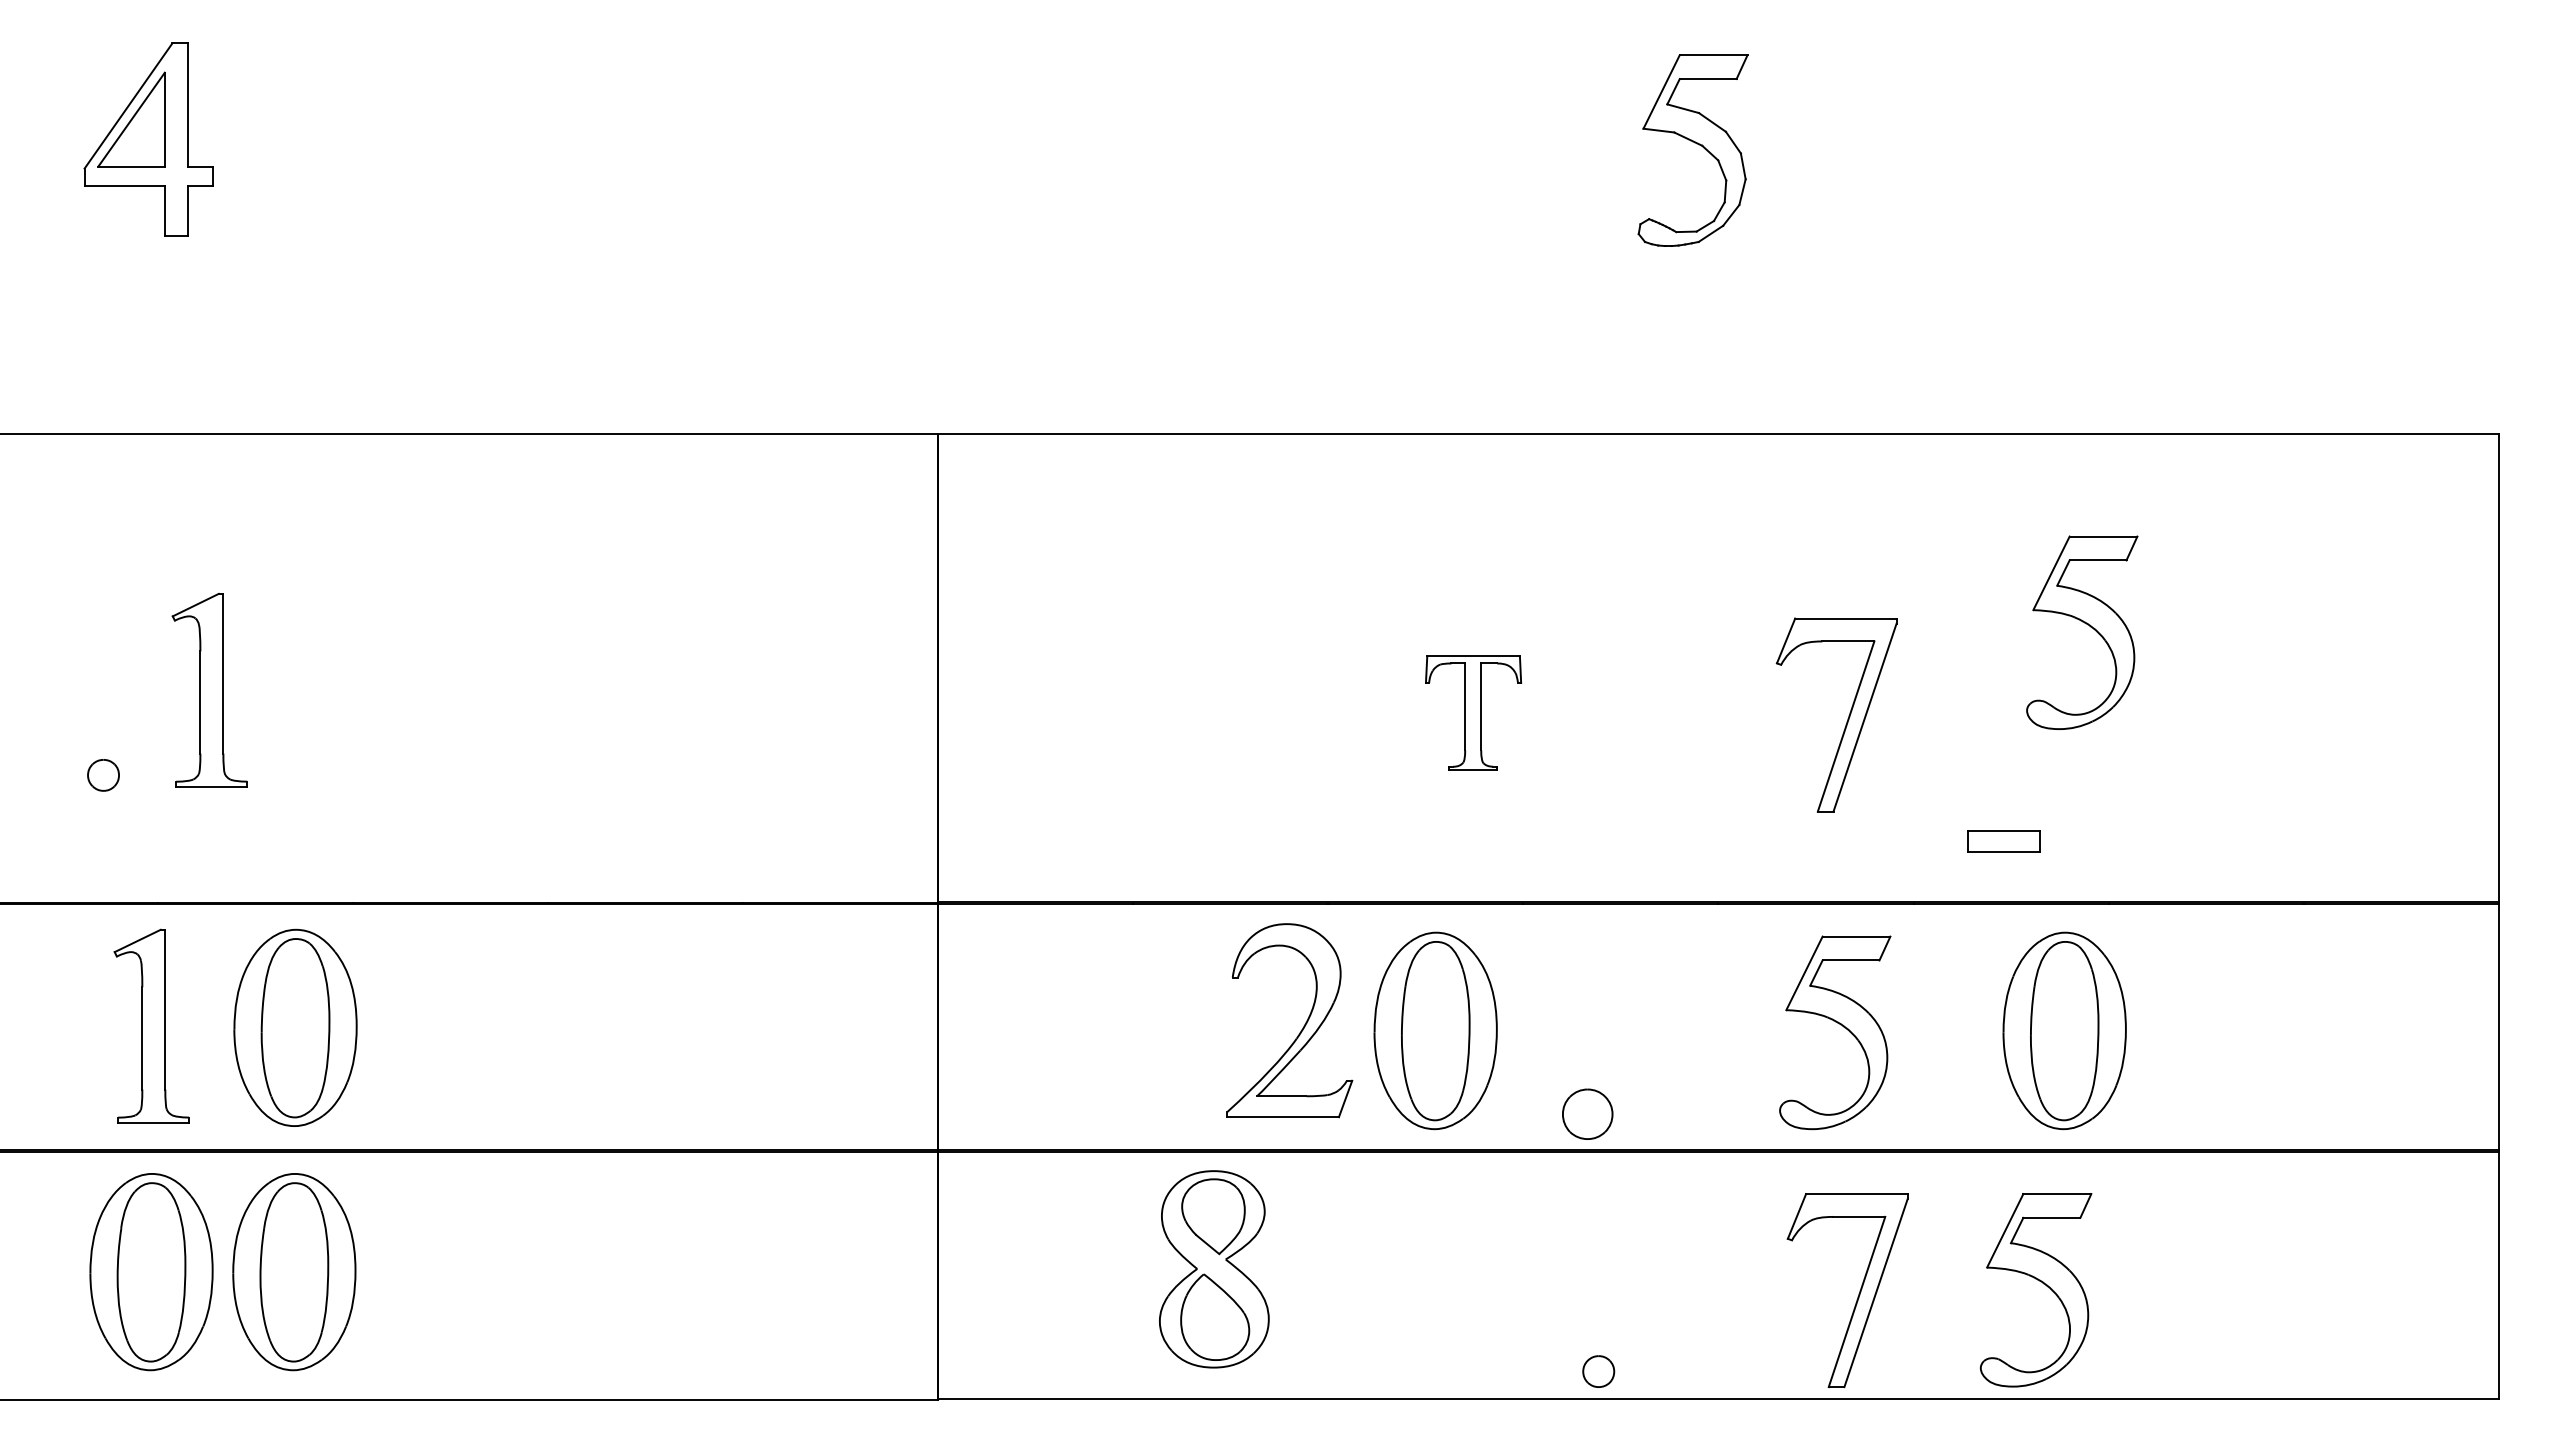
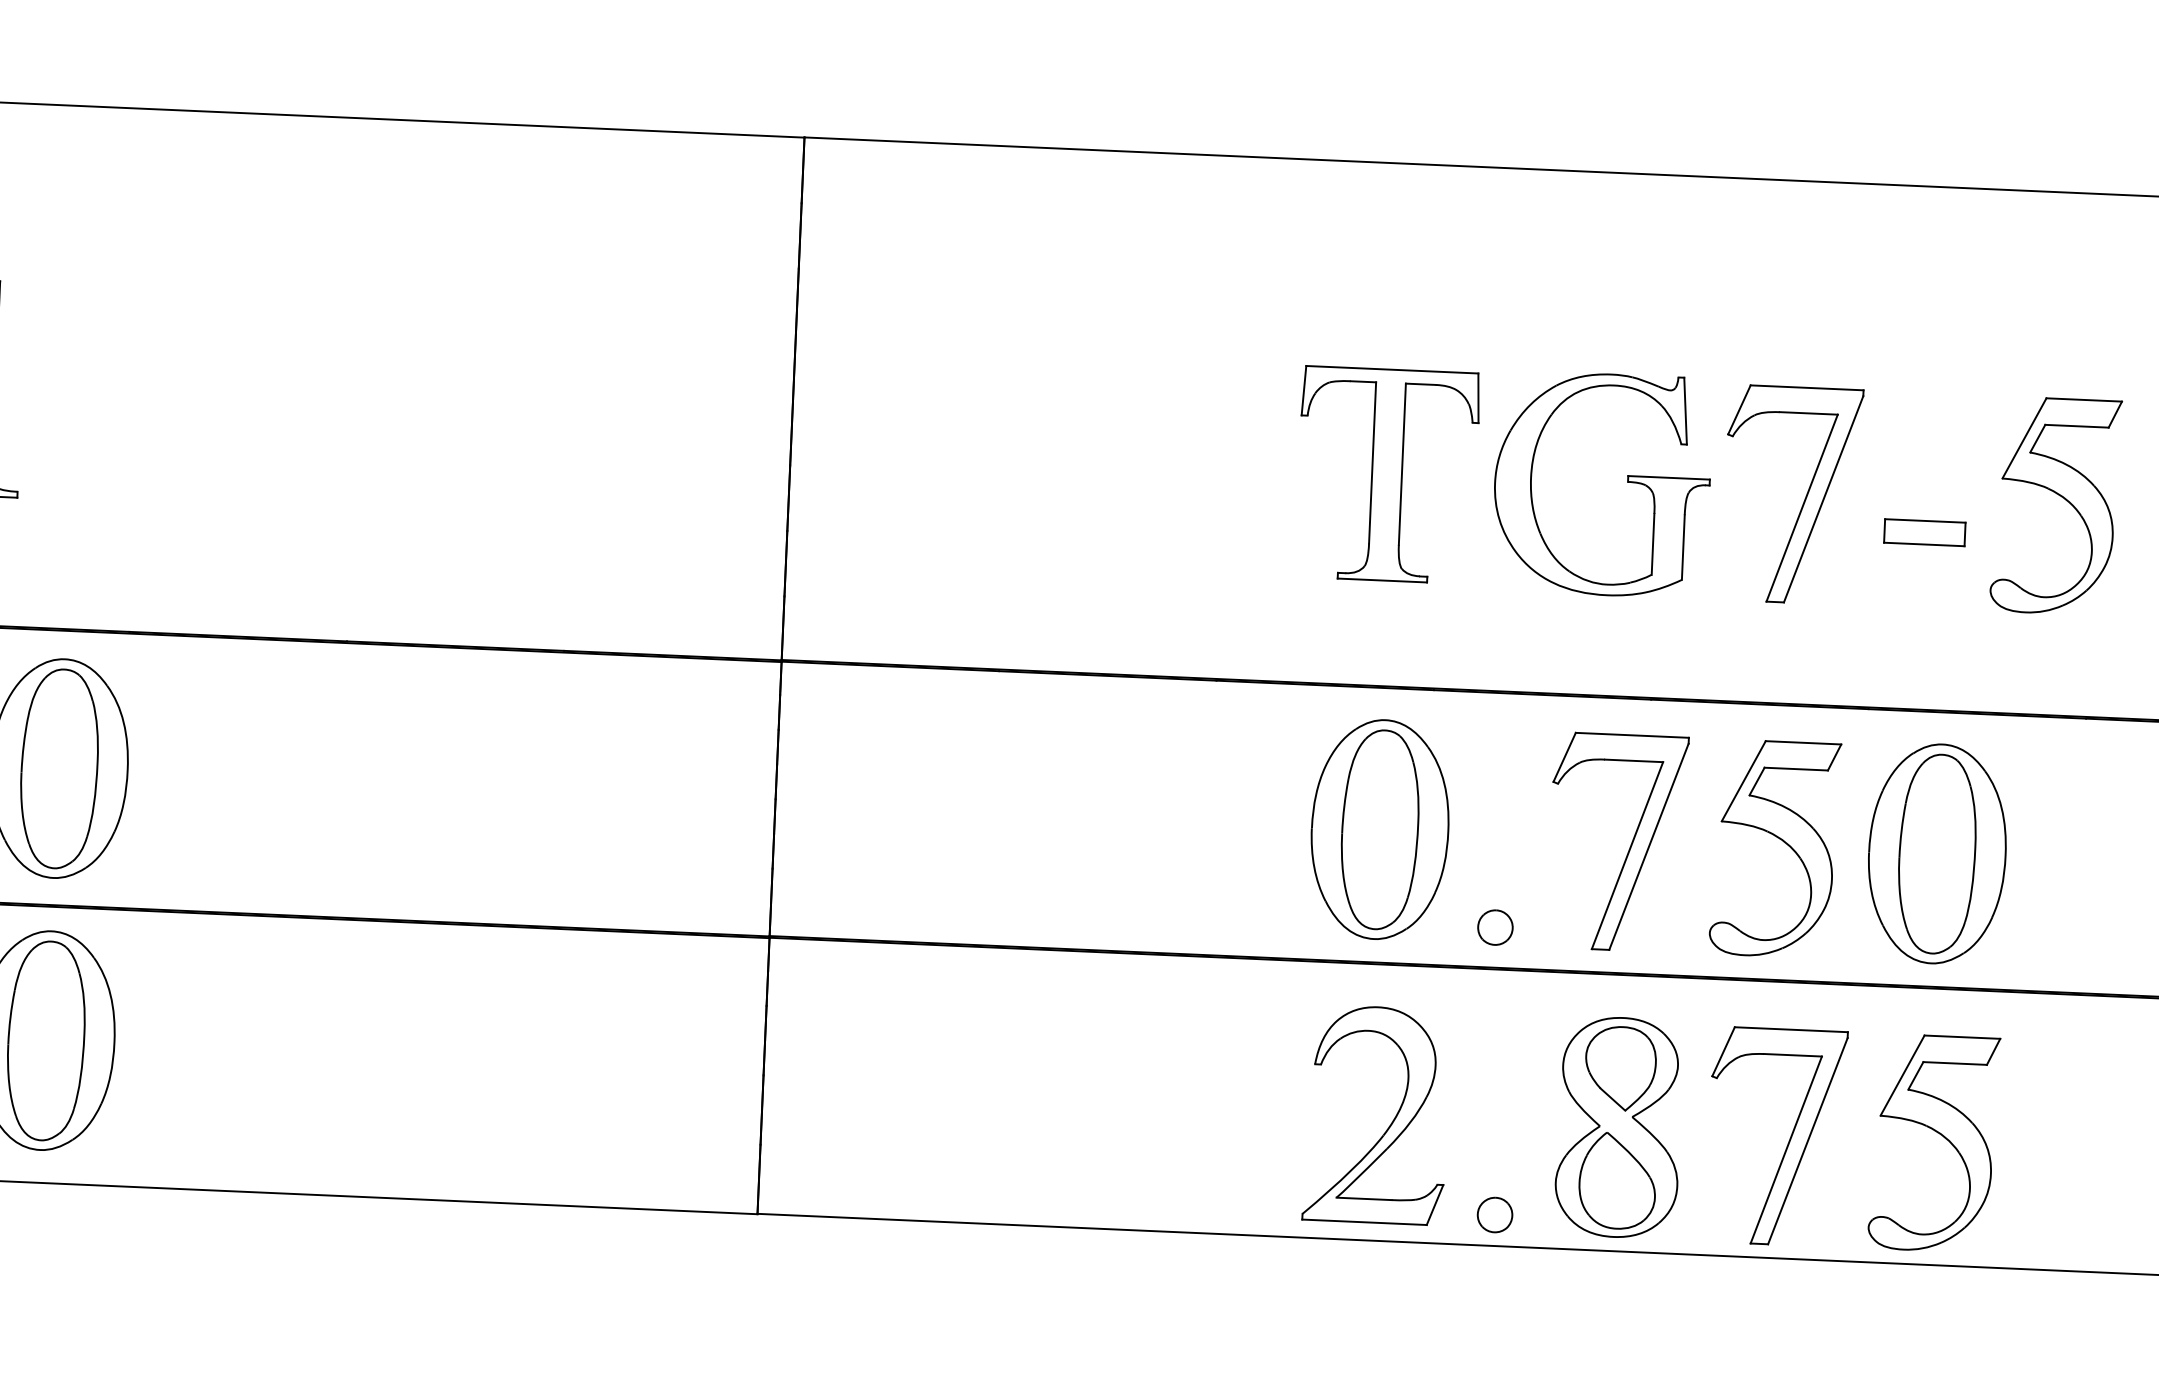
part: (2086, 624) -> (2060, 497), moved
part: (1688, 710) -> (1627, 482), added
part: (1473, 712) -> (1387, 474), size x1.67
part: (2003, 841) -> (1924, 532), moved
part: (1302, 1027) -> (1390, 1123), moved
part: (1435, 1030) -> (1379, 829), moved
part: (2064, 1030) -> (1937, 853), moved
part: (1704, 1037) -> (1629, 847), added
part: (1587, 1113) -> (1495, 926), size x0.62
part: (1214, 1269) -> (1619, 1127), moved
part: (2039, 1281) -> (1938, 1133), moved

